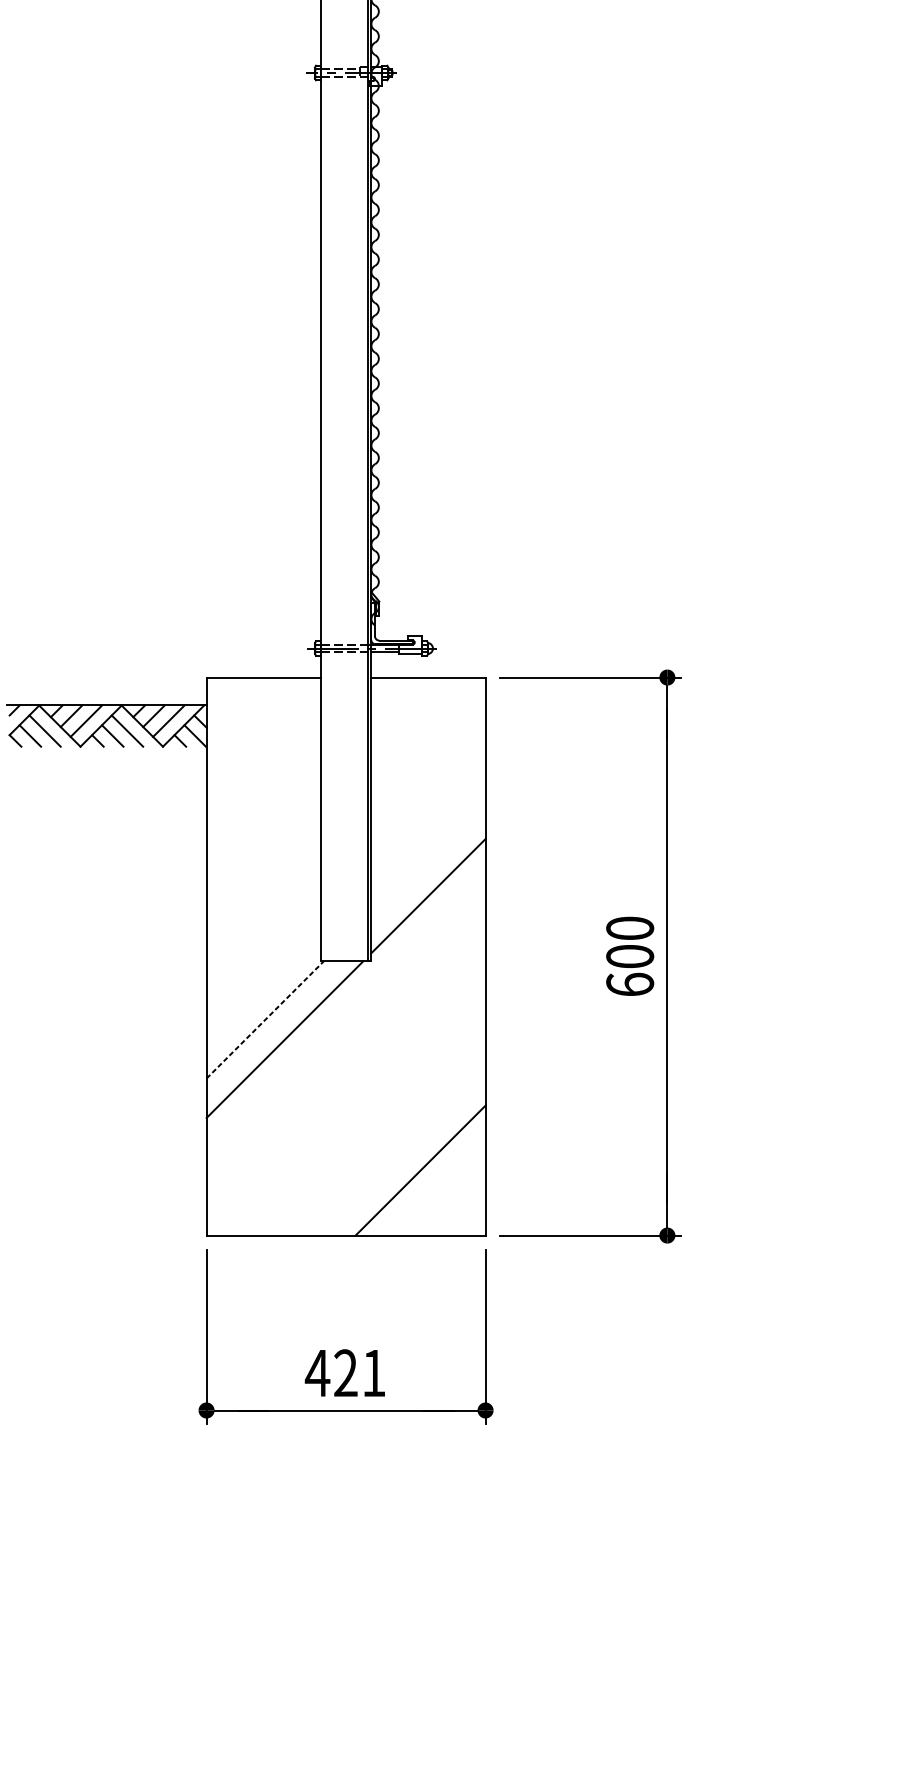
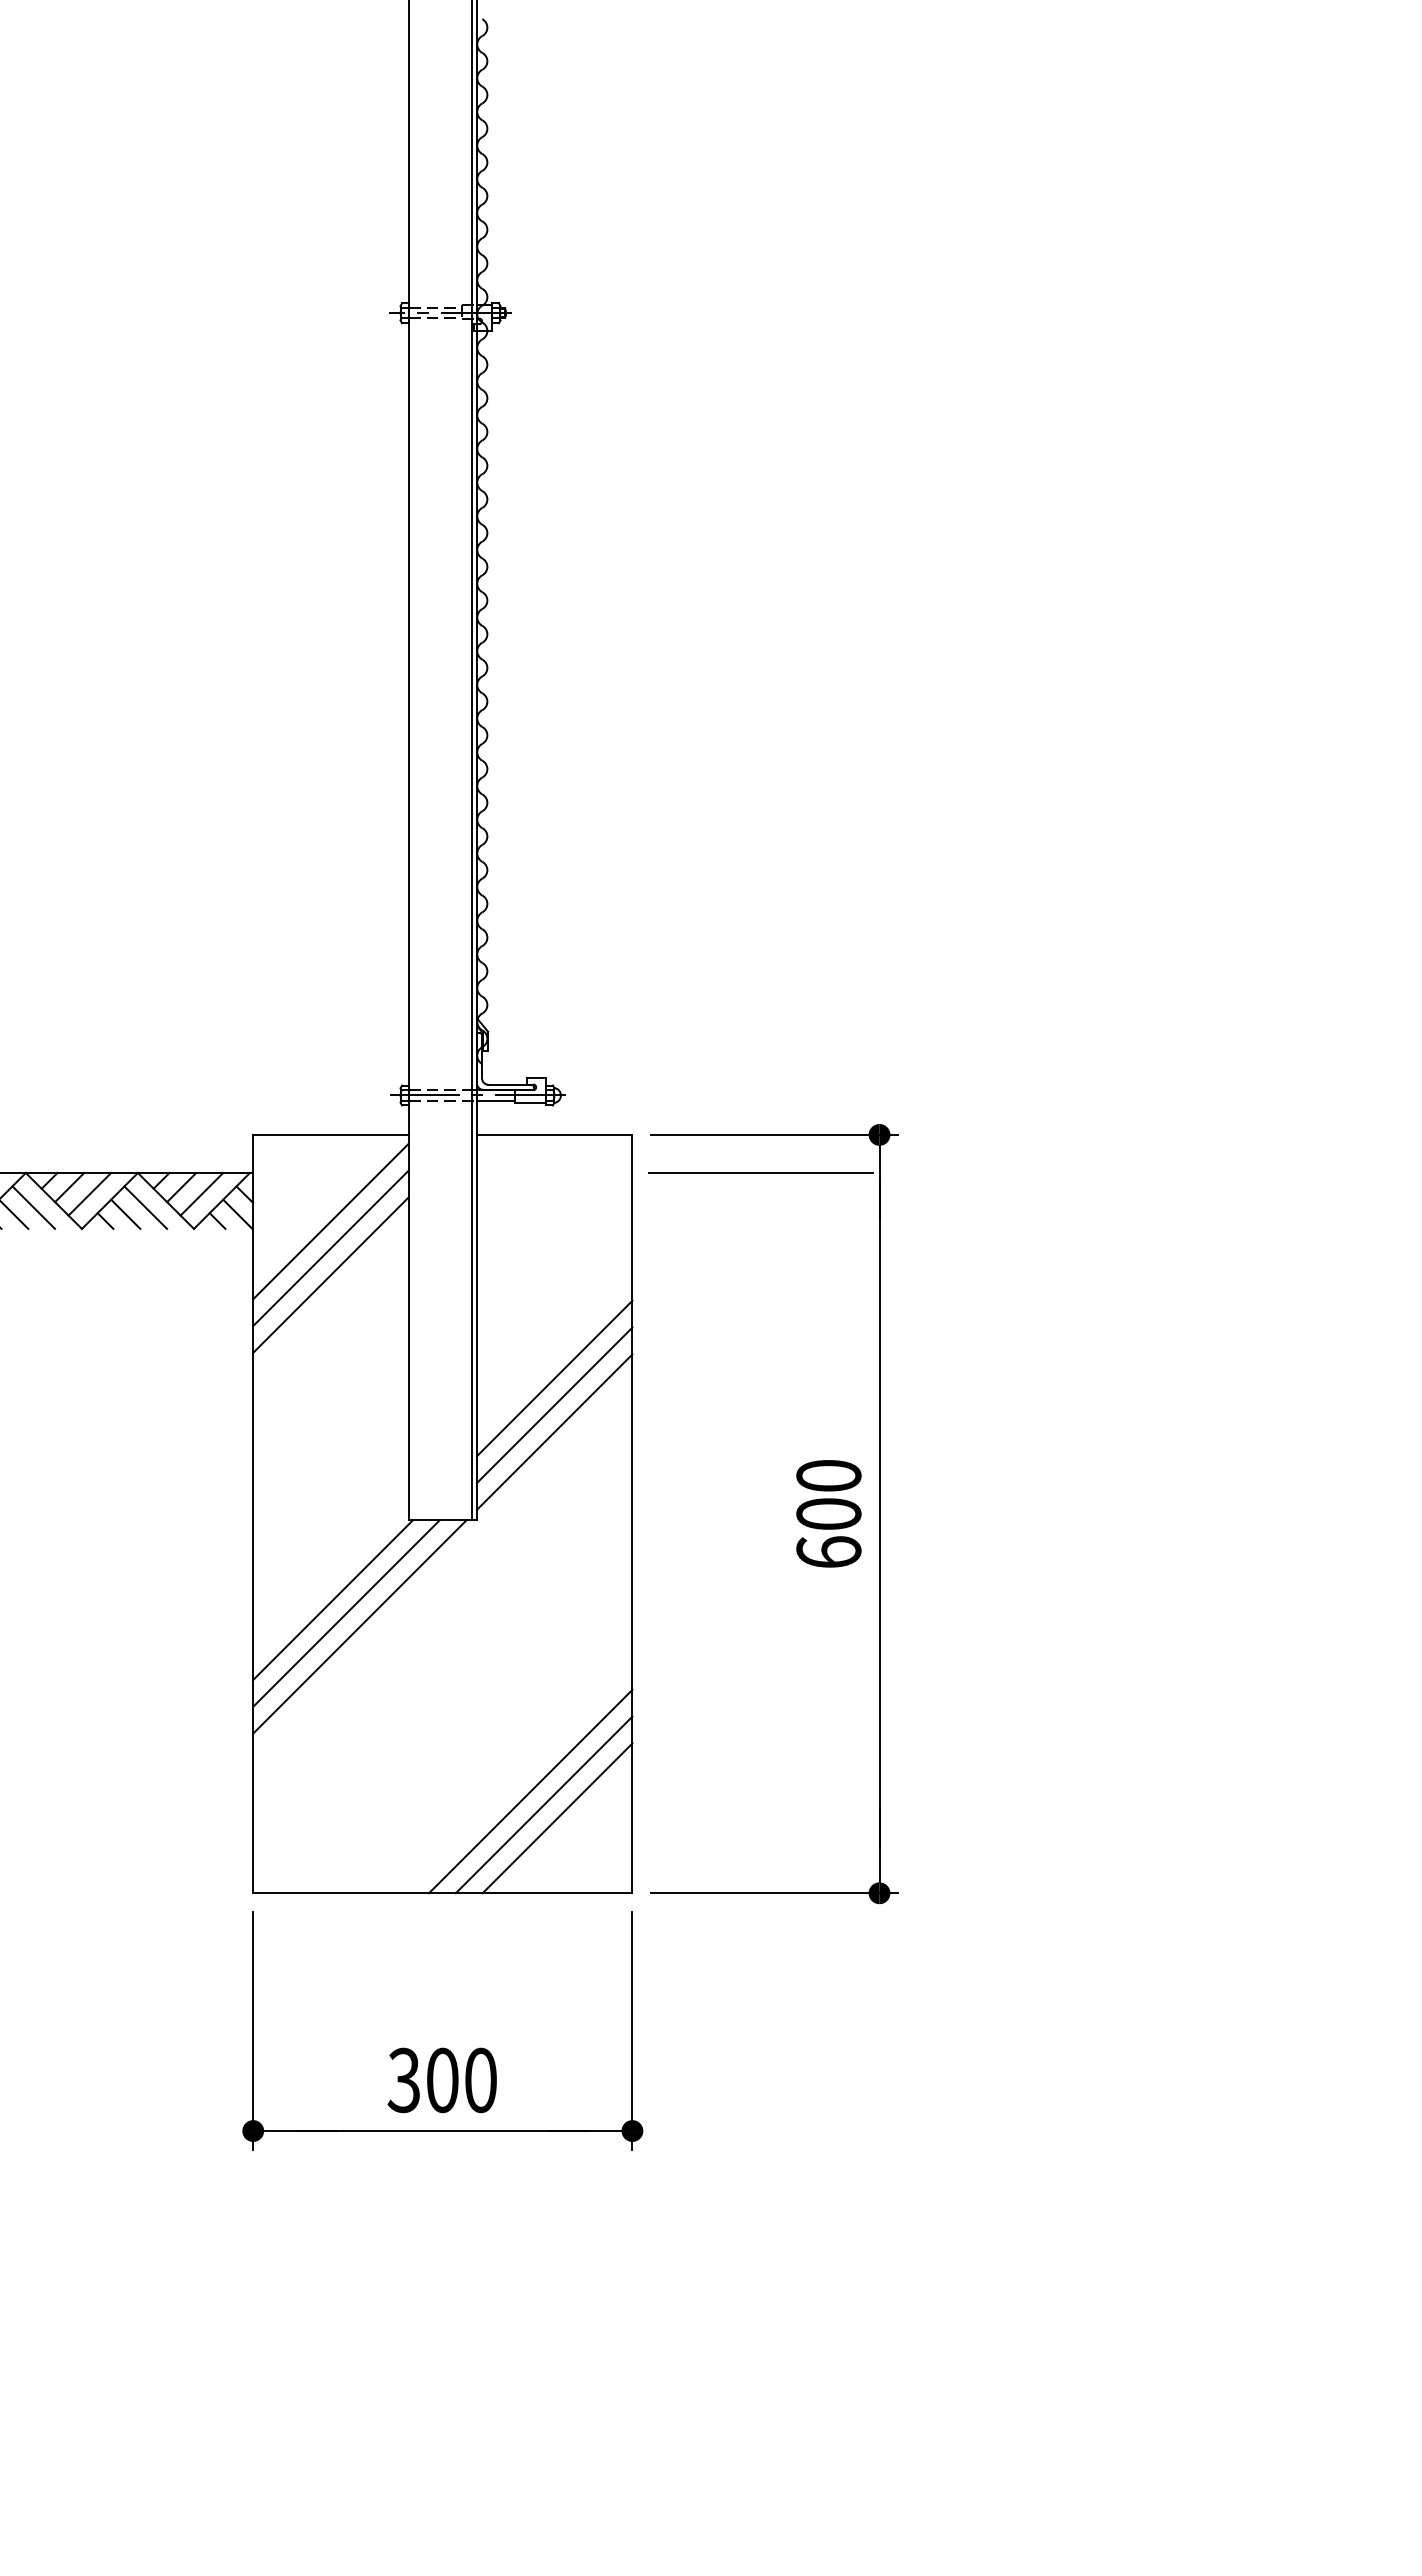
line: (580, 705) -> (761, 1172), added
line: (263, 741) -> (330, 1221), added
line: (263, 760) -> (330, 1247), added
line: (263, 780) -> (330, 1274), added
line: (428, 856) -> (554, 1378), added
line: (428, 876) -> (554, 1405), added
line: (265, 1020) -> (333, 1600), dashed -> solid
line: (275, 1029) -> (346, 1613), added
line: (410, 1160) -> (530, 1791), added
line: (430, 1180) -> (557, 1818), added
text: (345, 1373) -> (441, 2080), 421 -> 300

